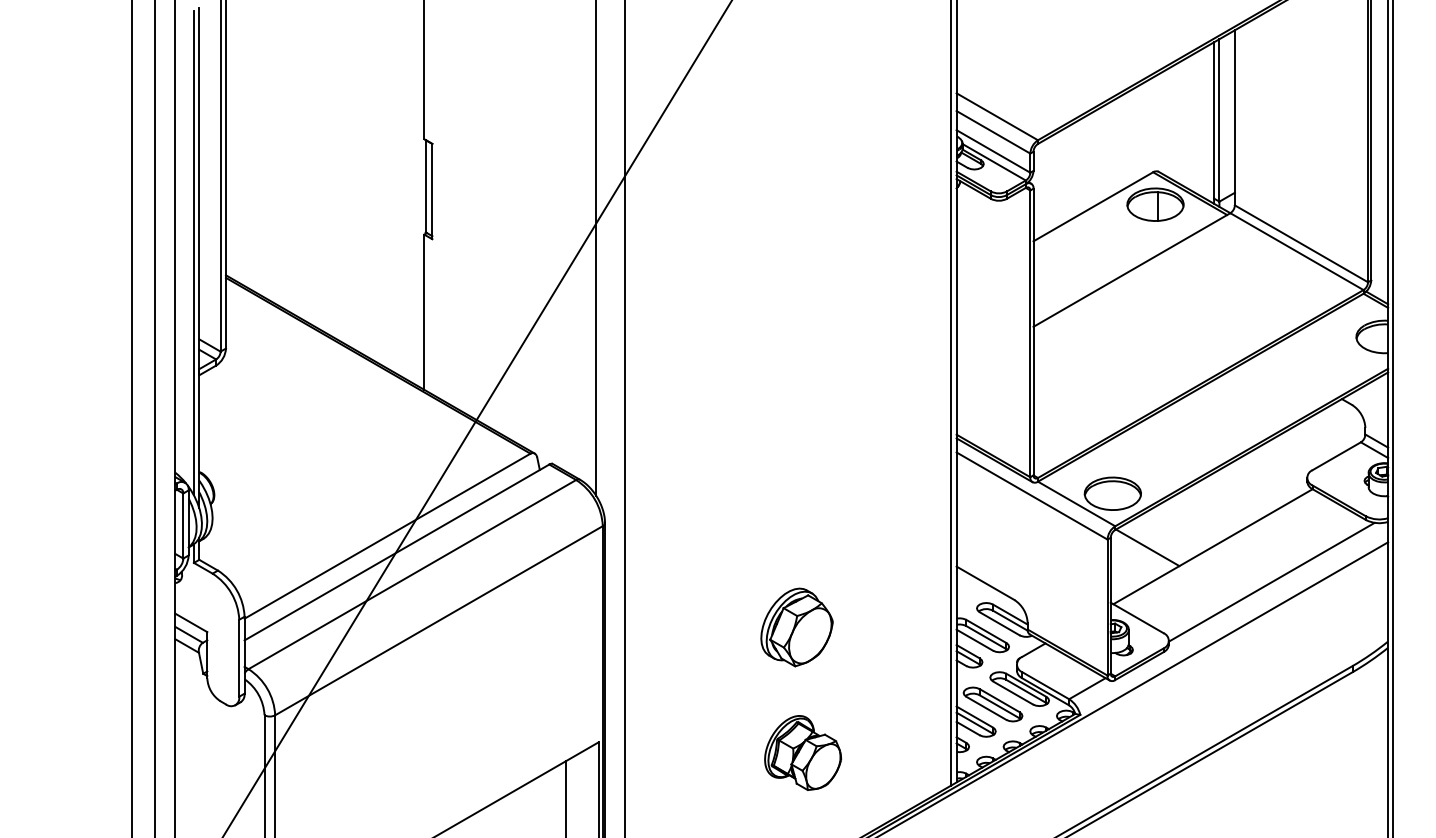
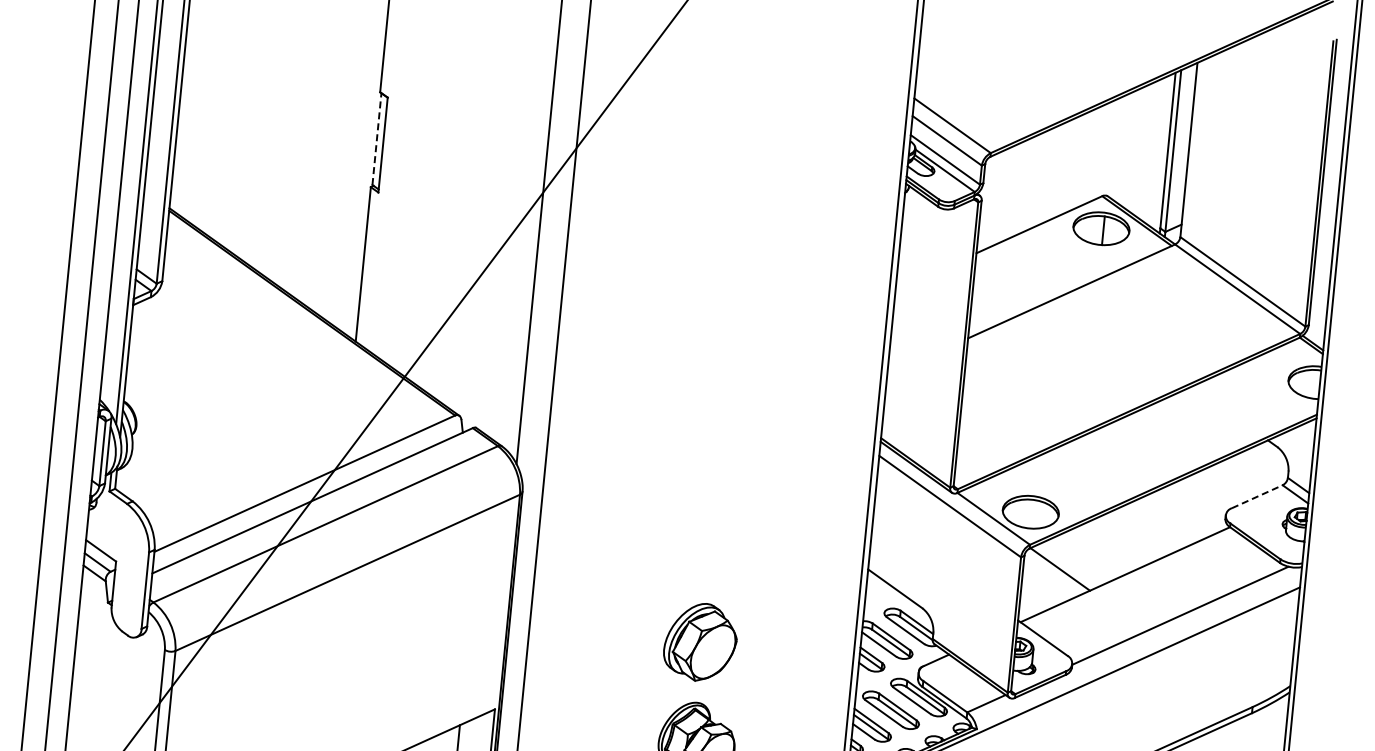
line: (425, 185) -> (376, 138), solid -> dashed
line: (1336, 456) -> (1257, 496), solid -> dashed
part: (796, 627) -> (700, 642), moved

